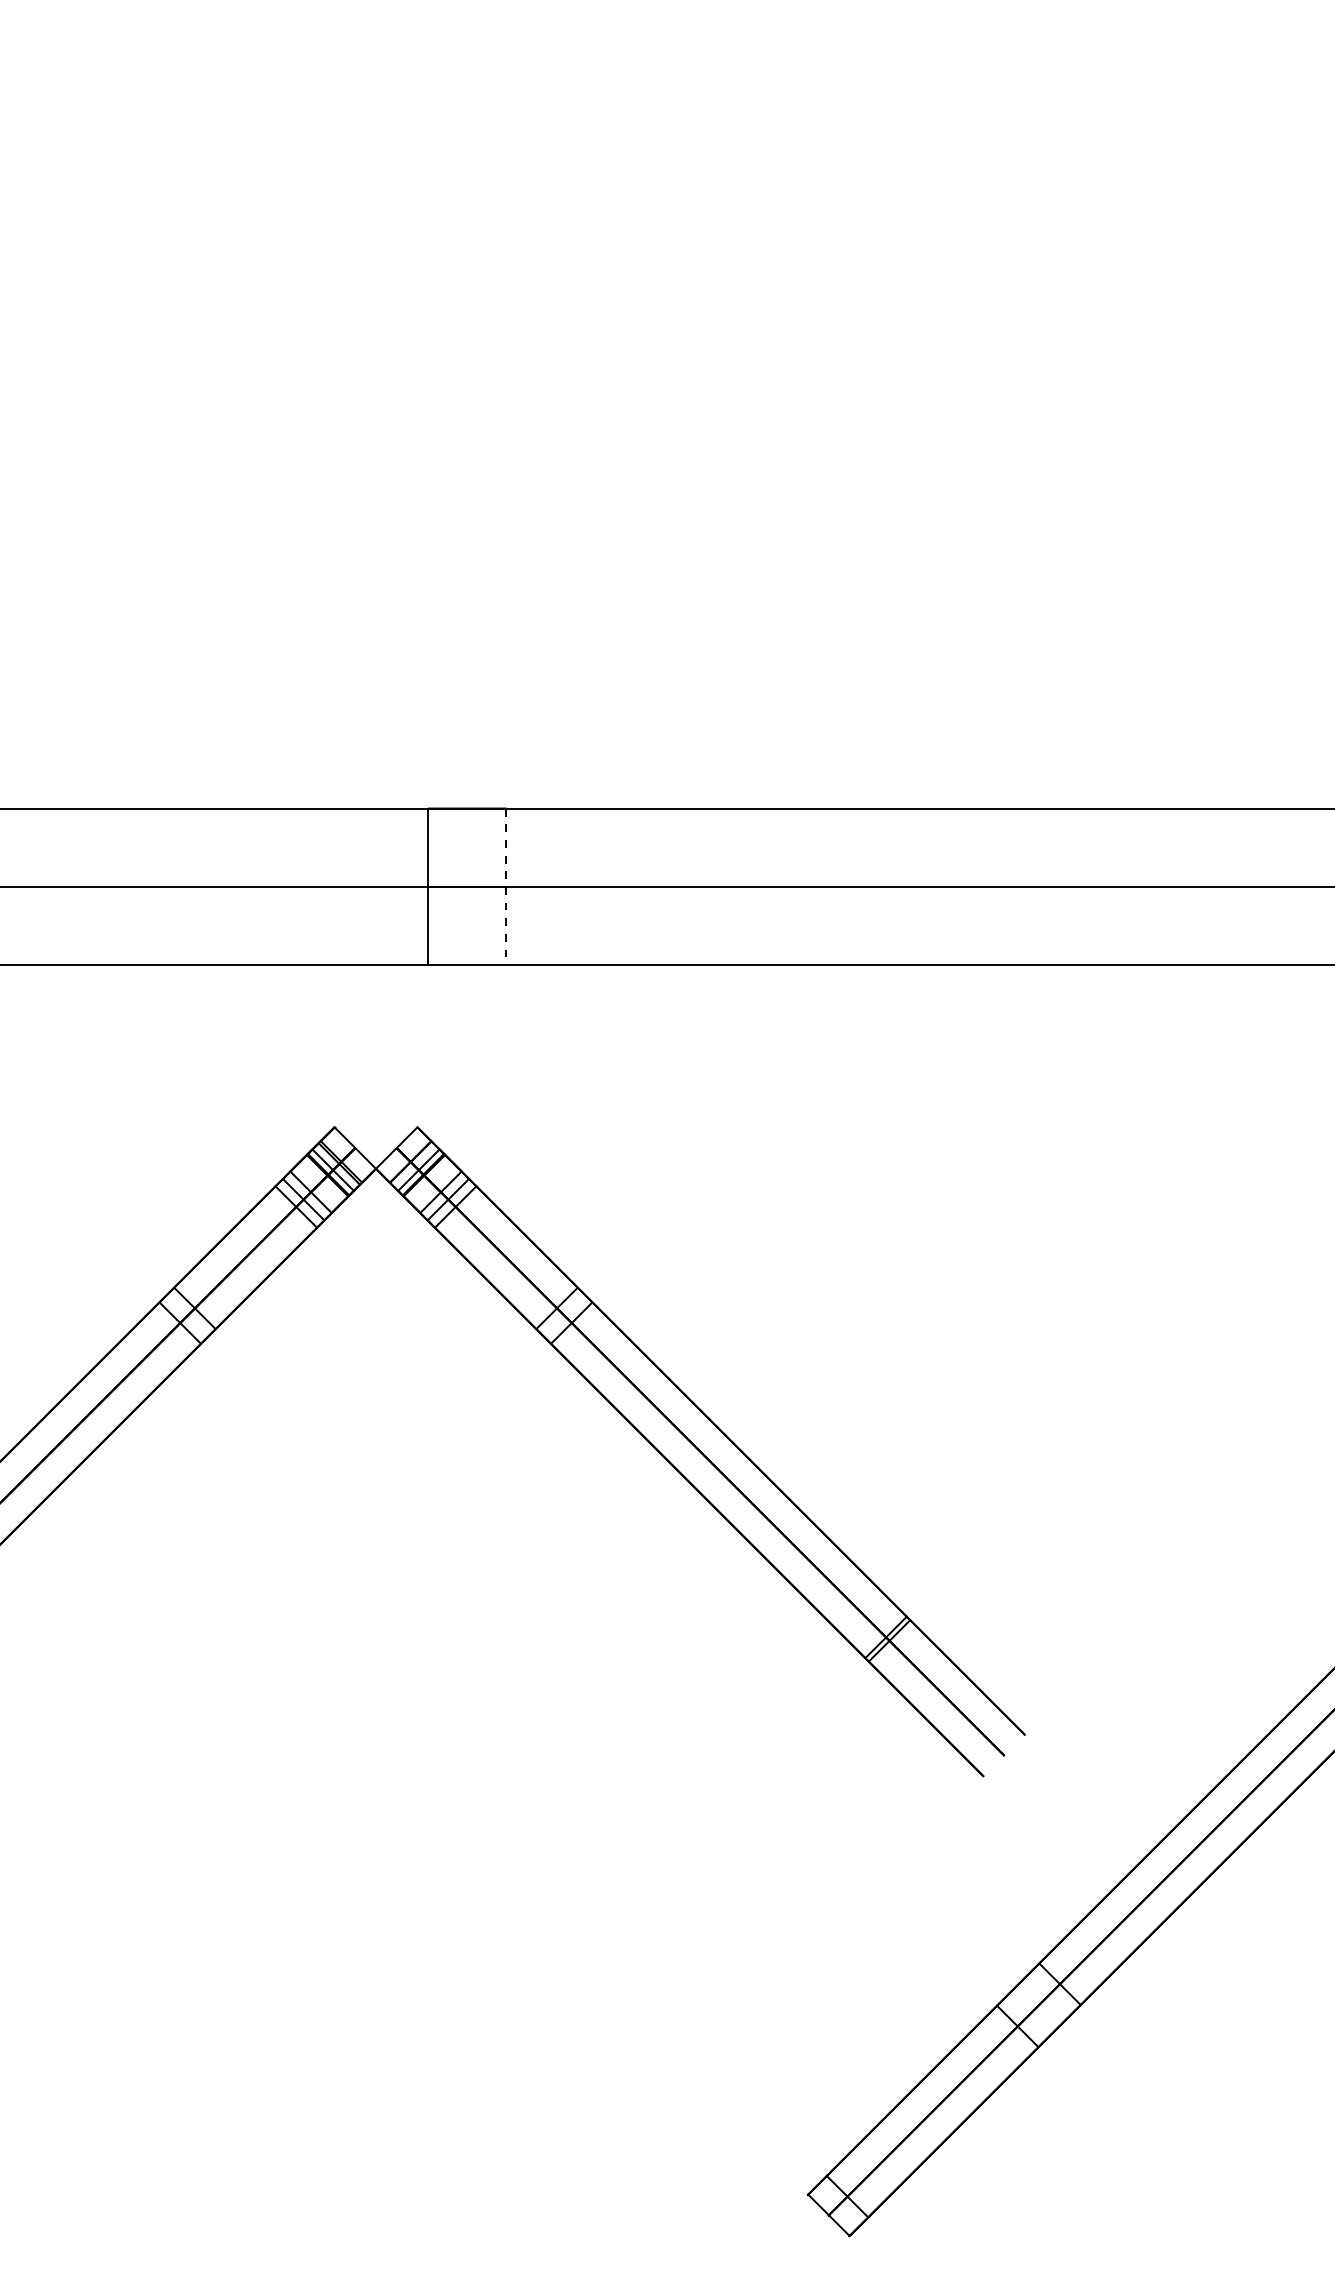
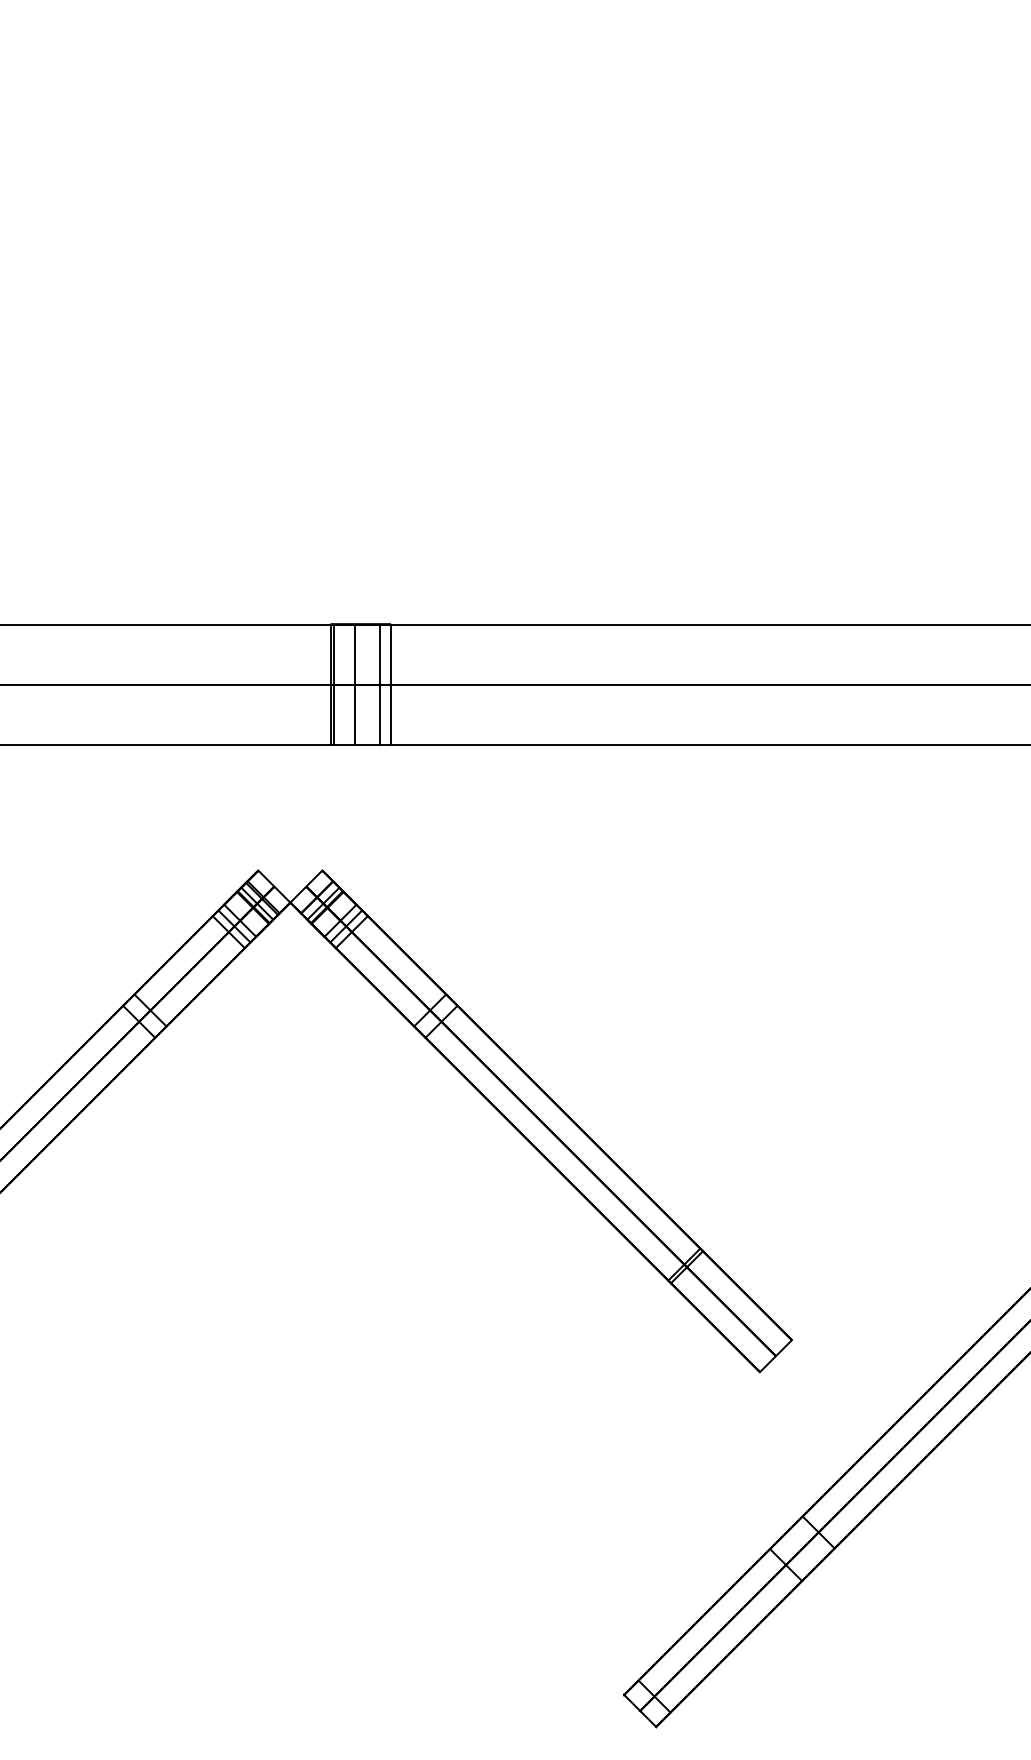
line: (432, 886) -> (333, 684), added
line: (459, 886) -> (354, 684), added
line: (492, 886) -> (380, 684), added
line: (506, 887) -> (391, 685), dashed -> solid
line: (1004, 1755) -> (775, 1355), added

